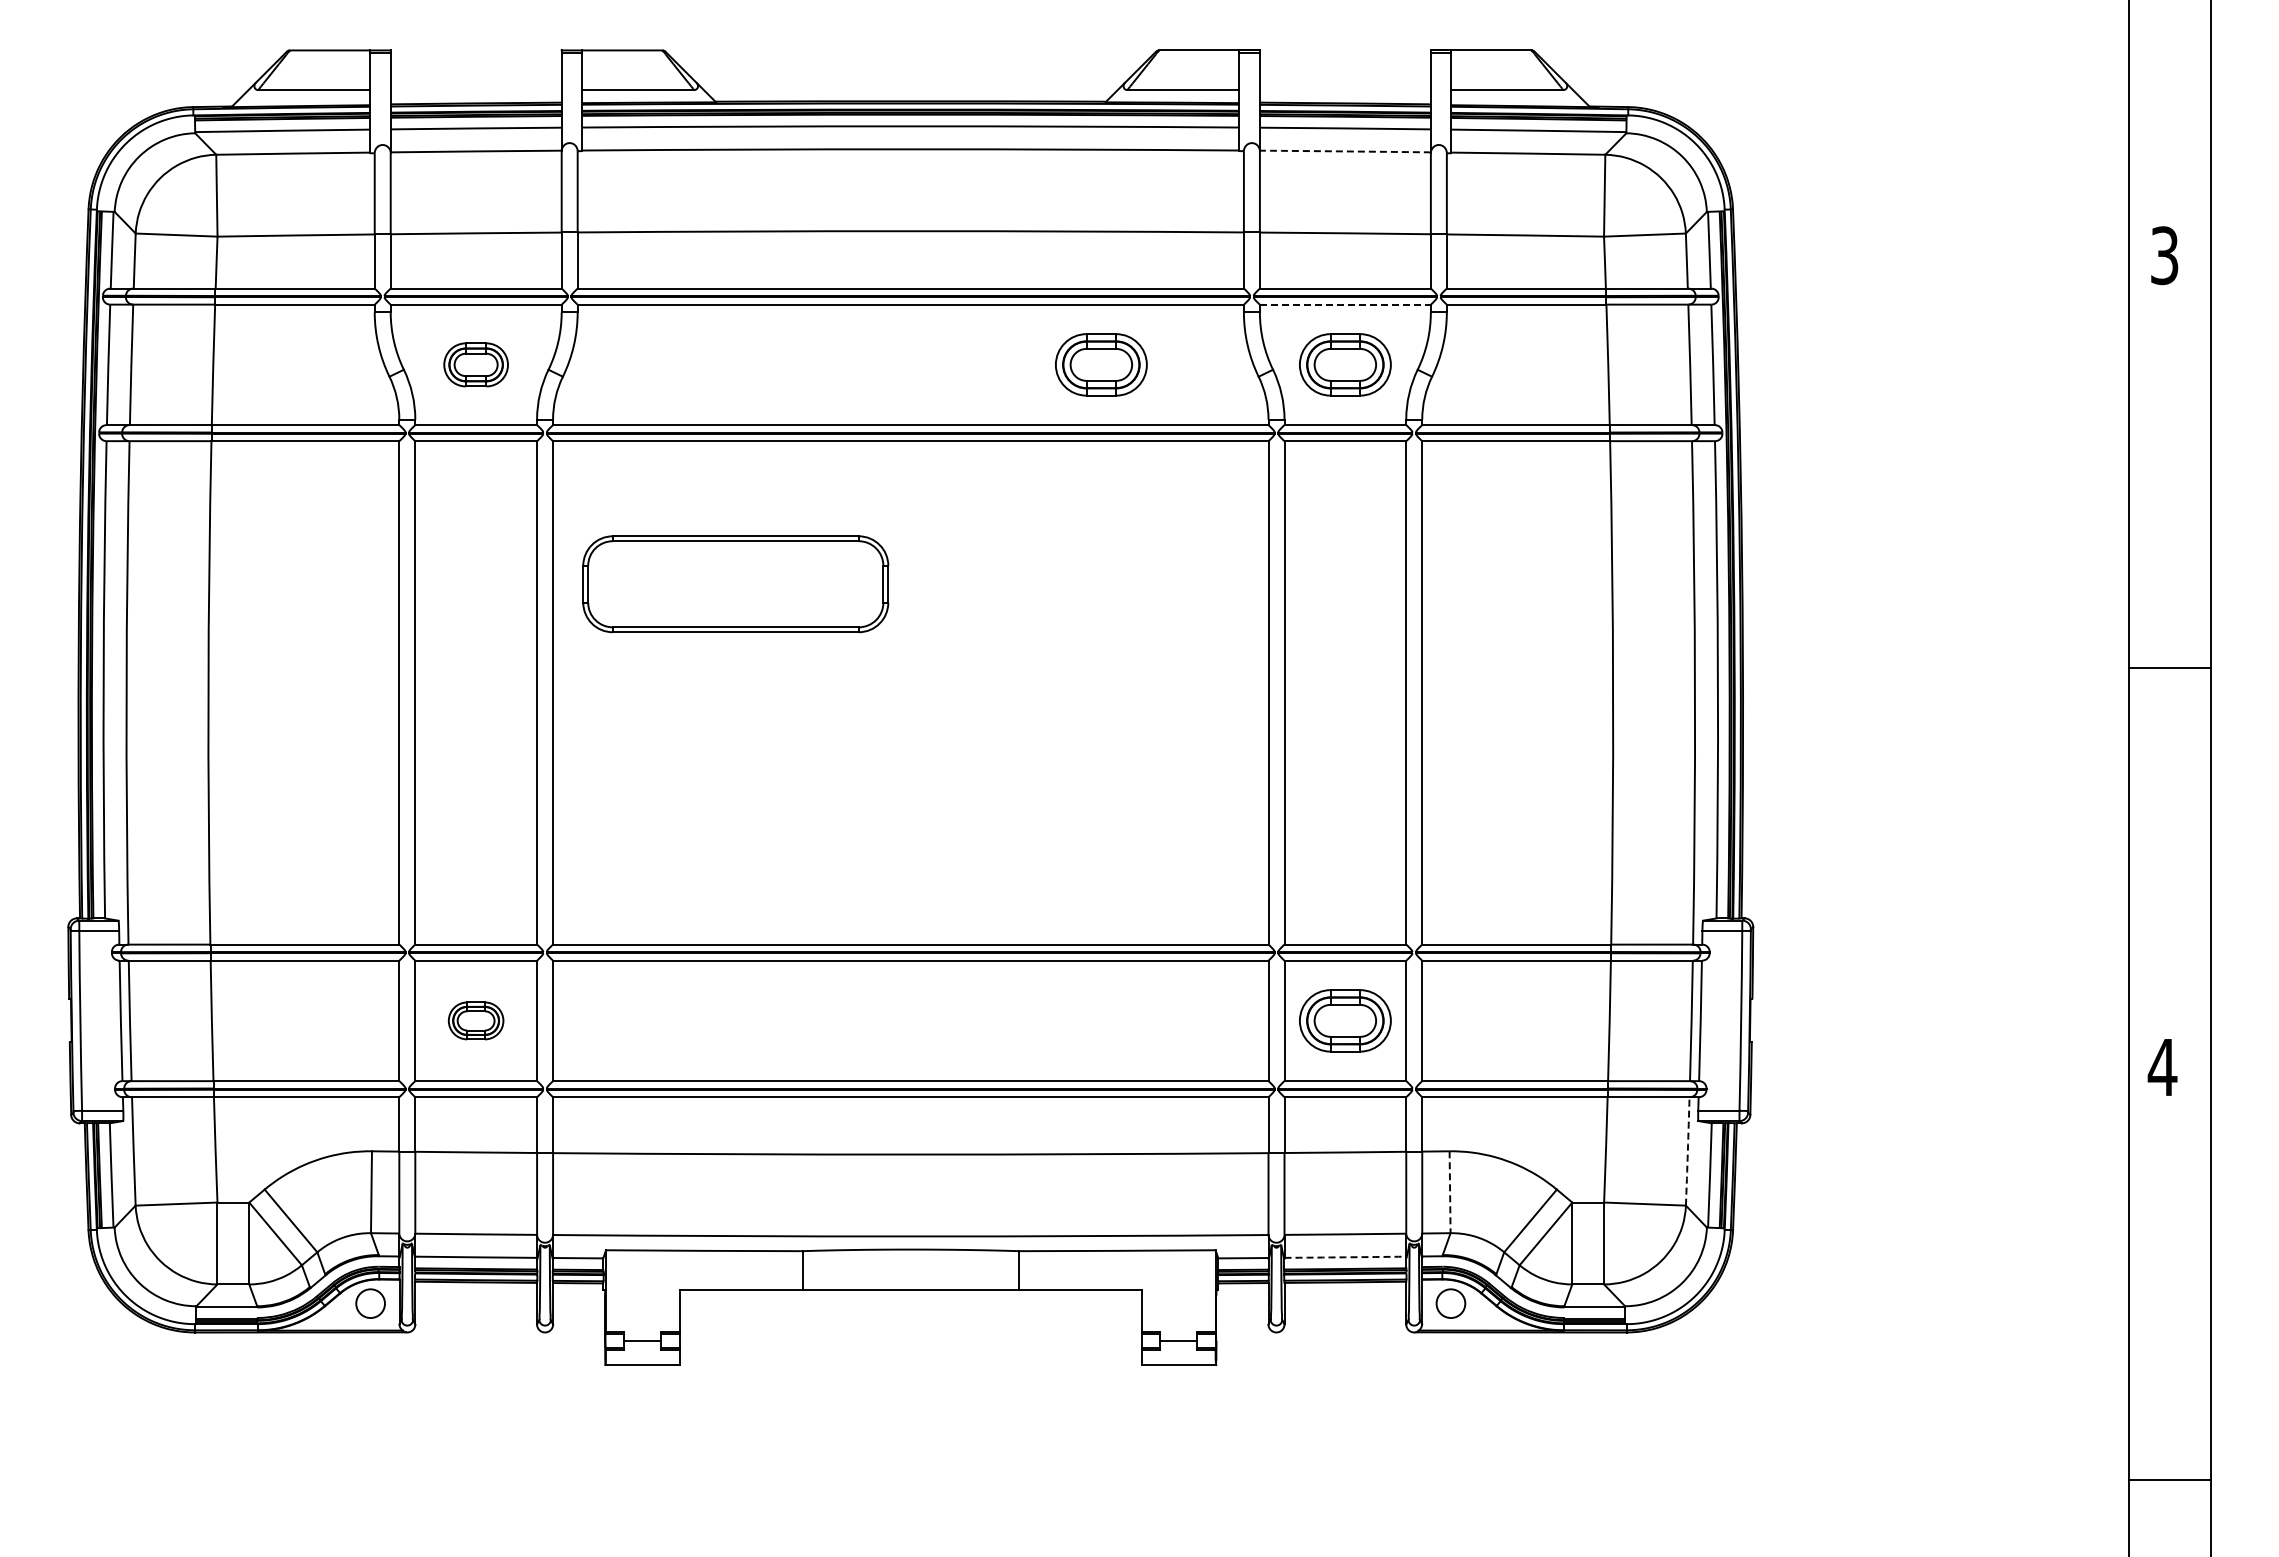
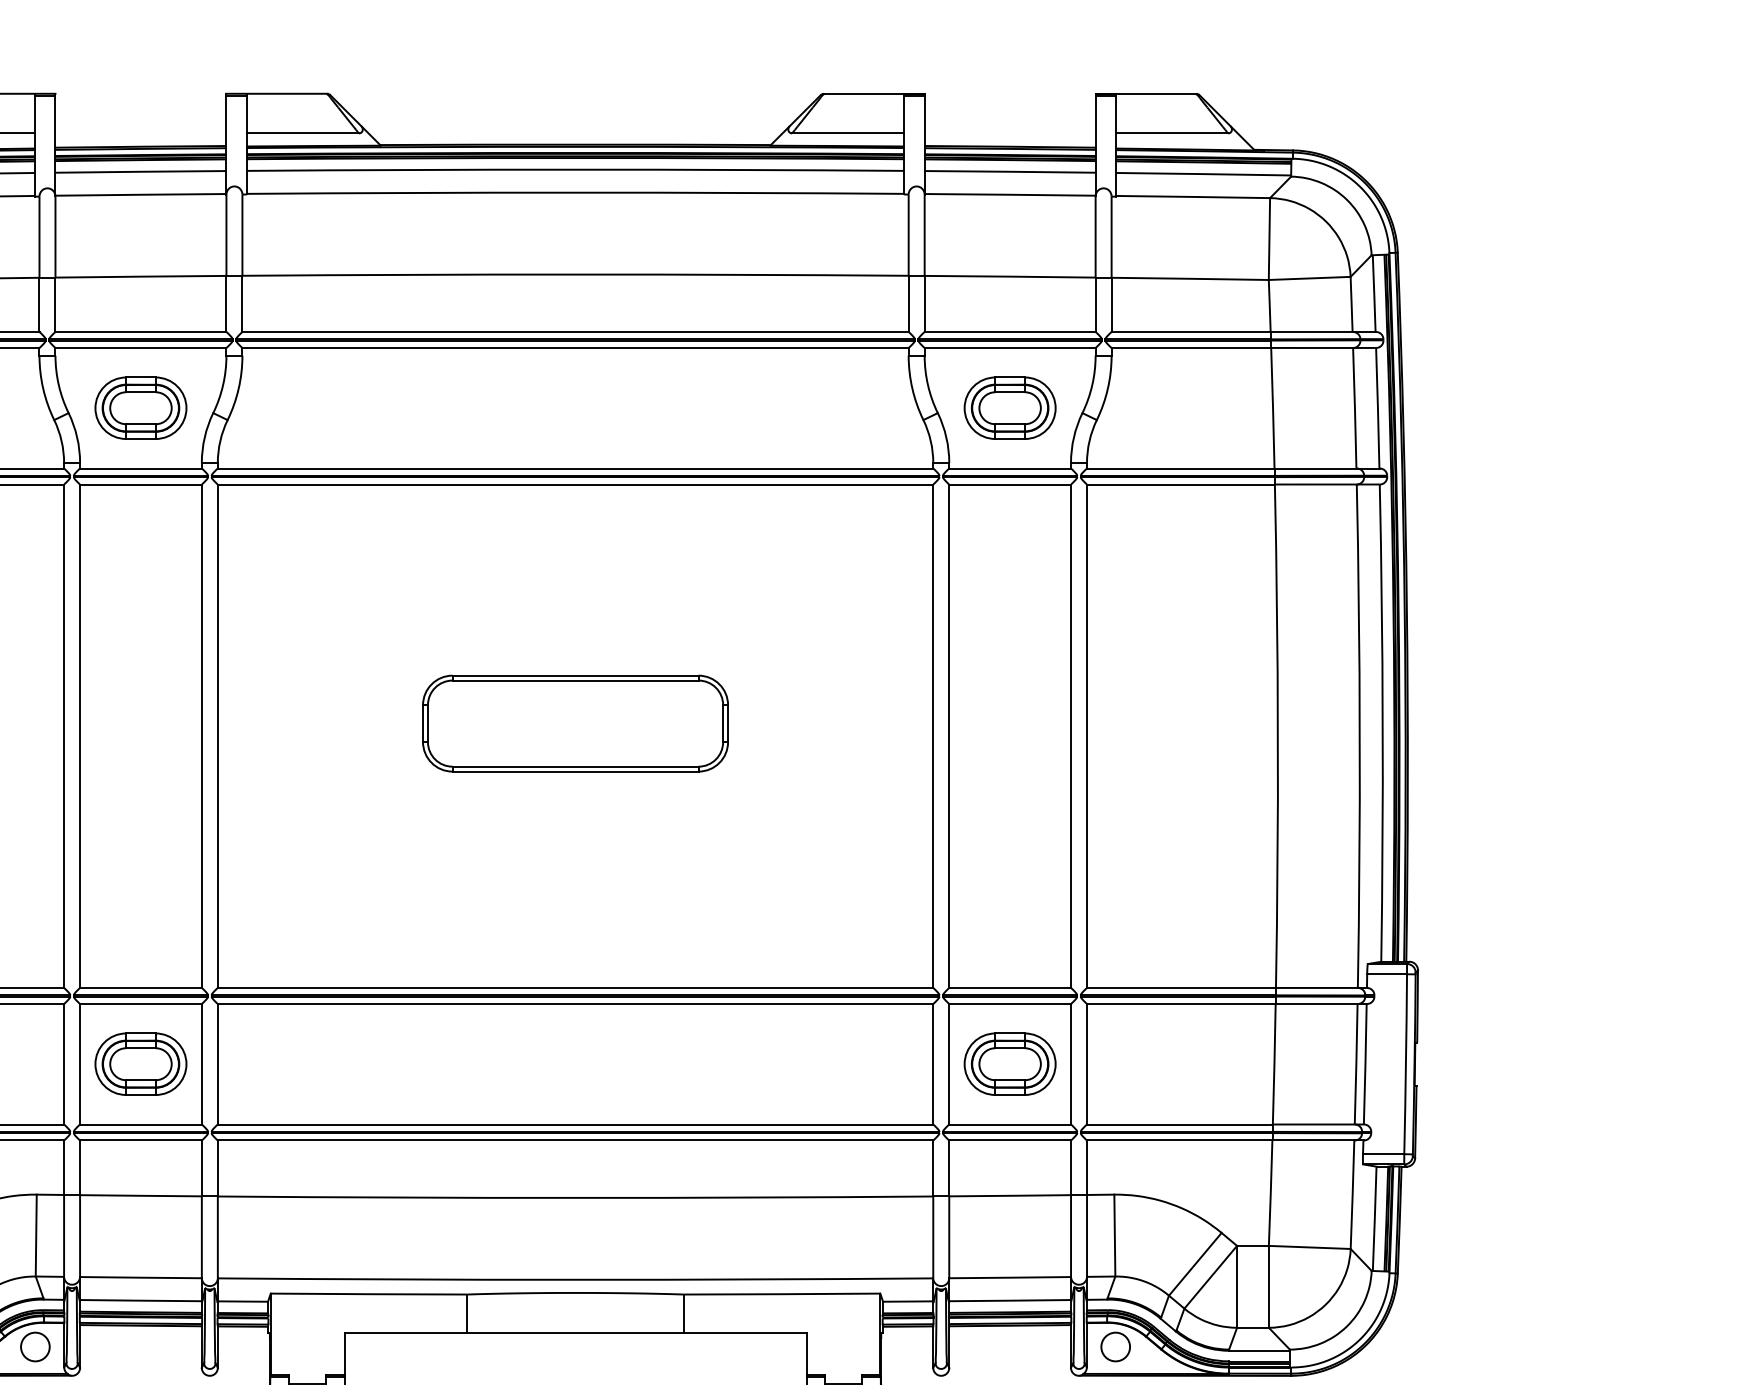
arc: (1345, 151) -> (1010, 194), dashed -> solid
line: (1345, 304) -> (1010, 347), dashed -> solid
part: (475, 364) -> (140, 407), size x1.43
part: (1101, 364) -> (766, 407), removed
part: (735, 584) -> (575, 723), moved
part: (475, 1020) -> (140, 1063), size x1.67
arc: (1687, 1151) -> (1352, 1194), dashed -> solid
line: (1450, 1192) -> (1115, 1235), dashed -> solid
arc: (1345, 1257) -> (1010, 1300), dashed -> solid

